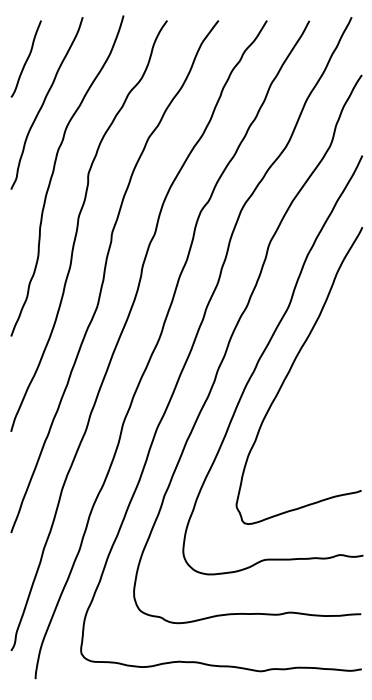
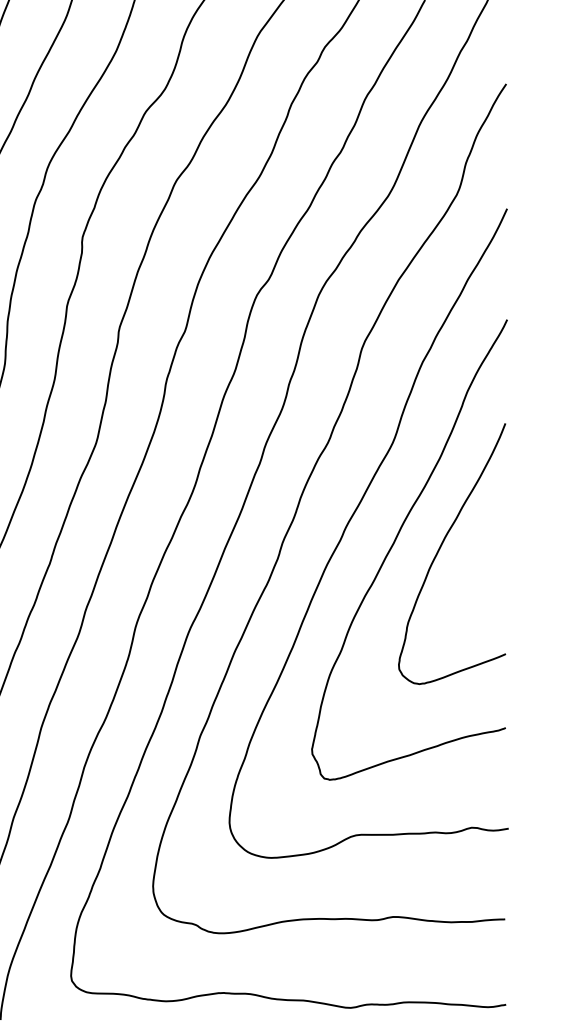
curve: (320, 374) -> (442, 547), added

